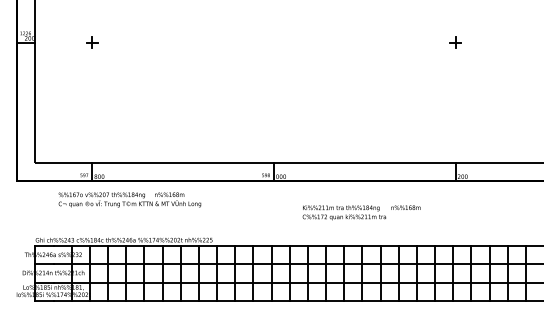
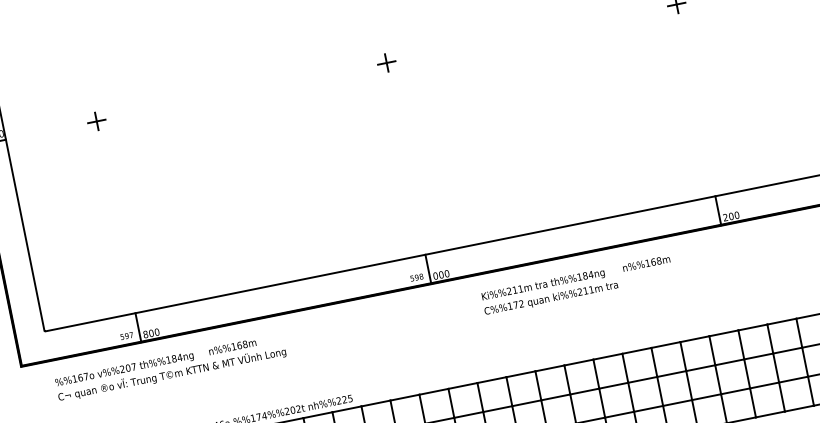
part: (273, 42) -> (386, 63), added
text: (129, 199) -> (170, 367), moved
text: (361, 212) -> (577, 285), moved

